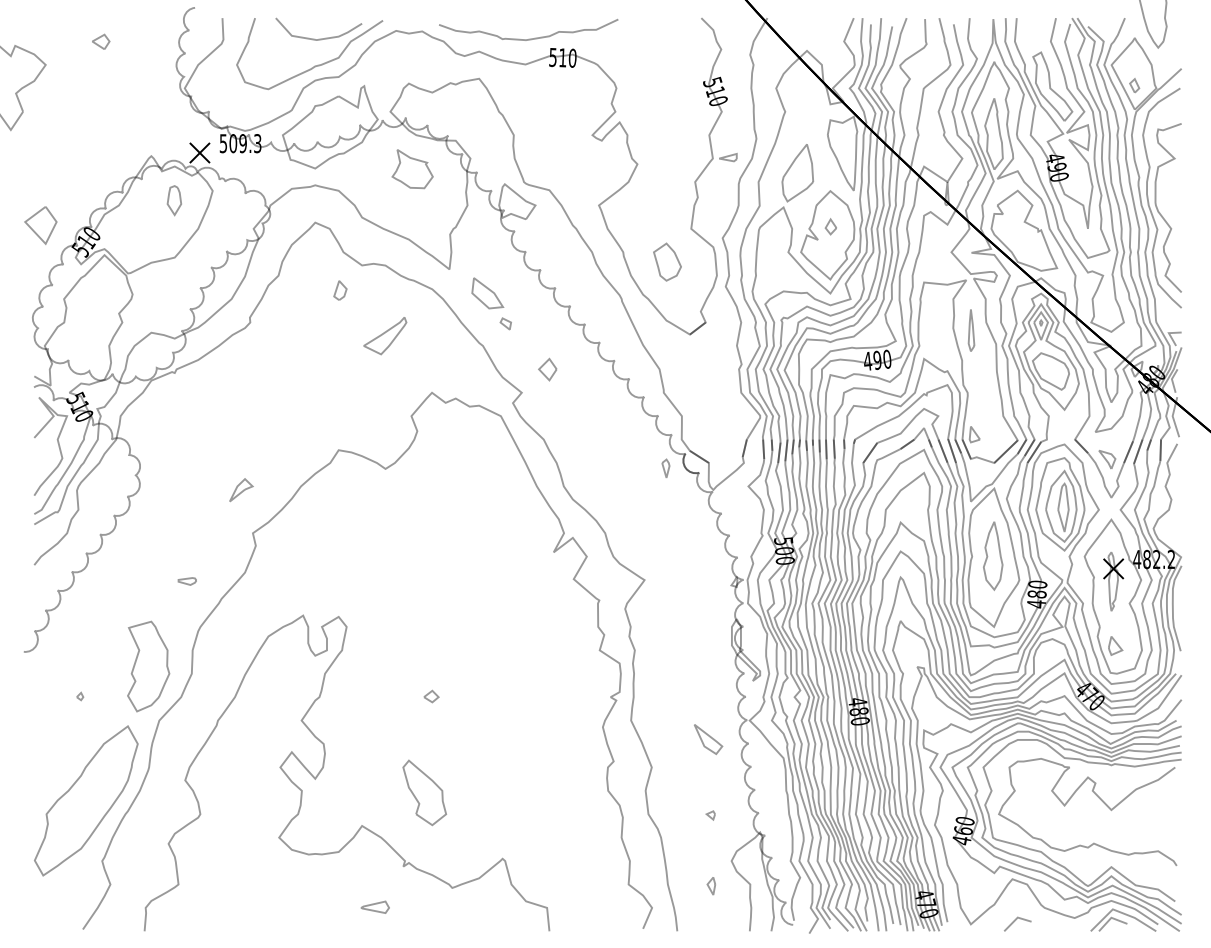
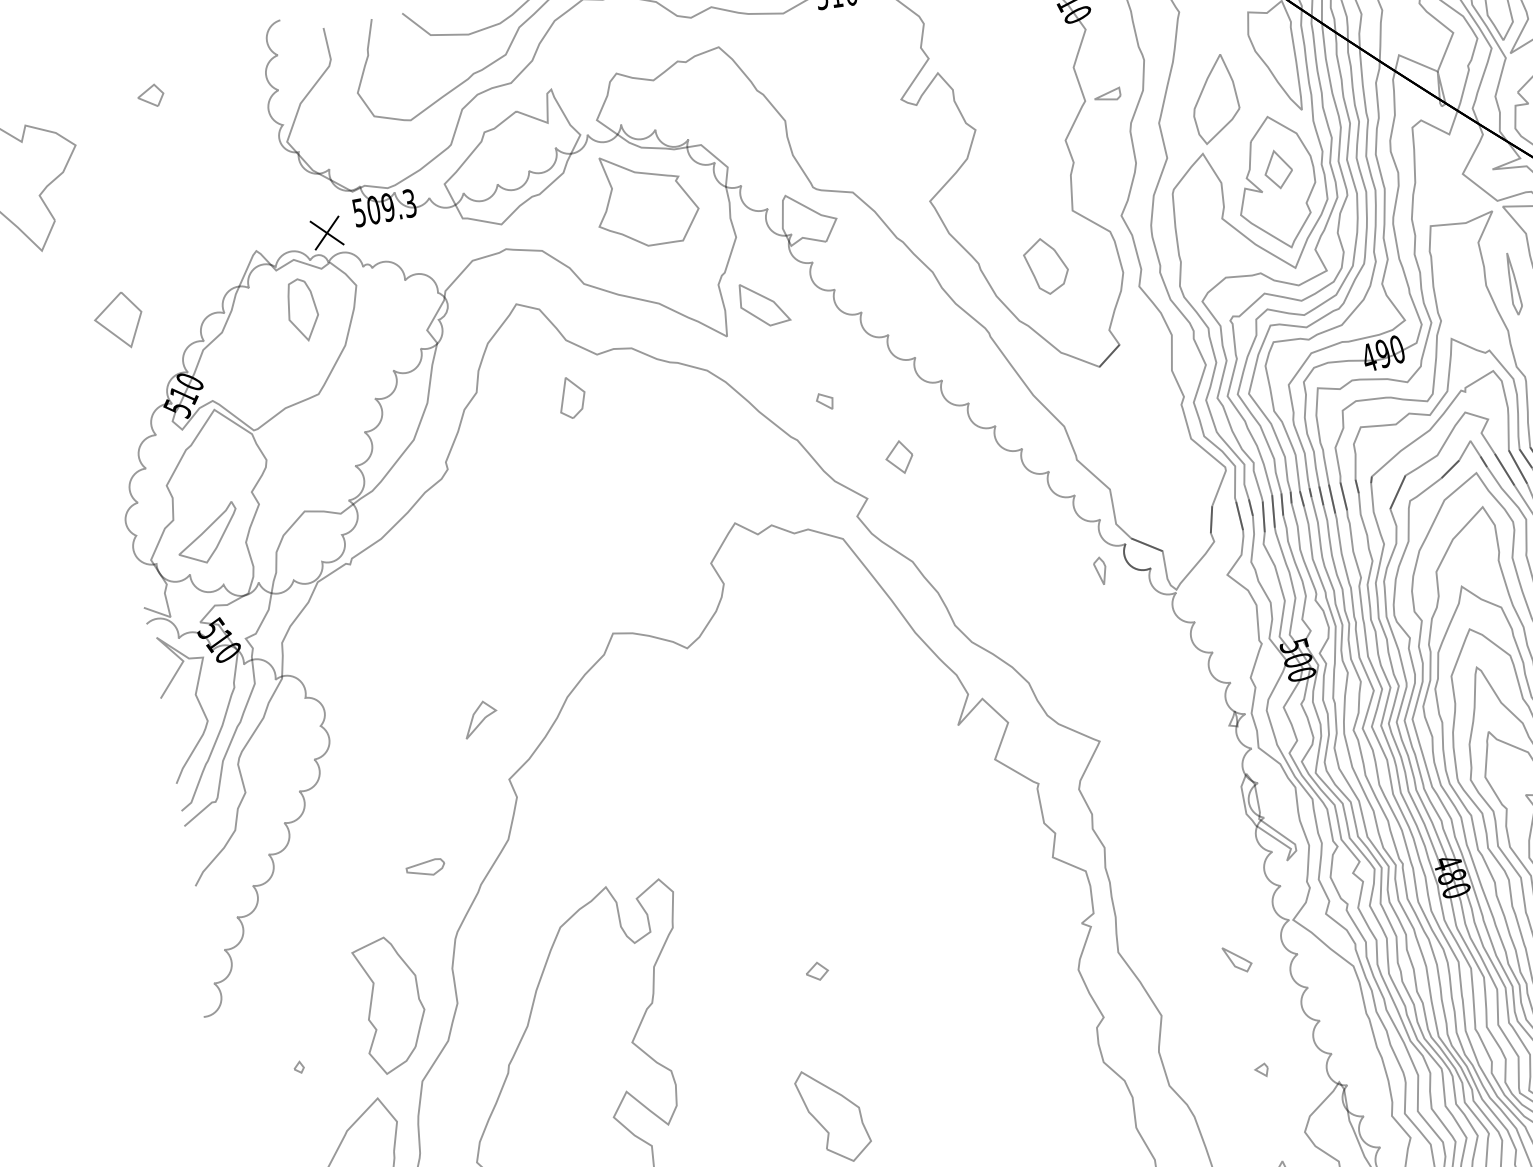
part: (412, 168) -> (644, 197), size x1.67
part: (174, 200) -> (302, 310), size x1.43
part: (40, 225) -> (118, 321), moved
part: (830, 226) -> (1277, 169), size x1.67
part: (340, 290) -> (572, 397), size x1.43
part: (487, 293) -> (763, 303), moved
part: (385, 336) -> (208, 535), moved
part: (187, 581) -> (425, 868), size x1.43
part: (708, 739) -> (1237, 959), size x0.62

